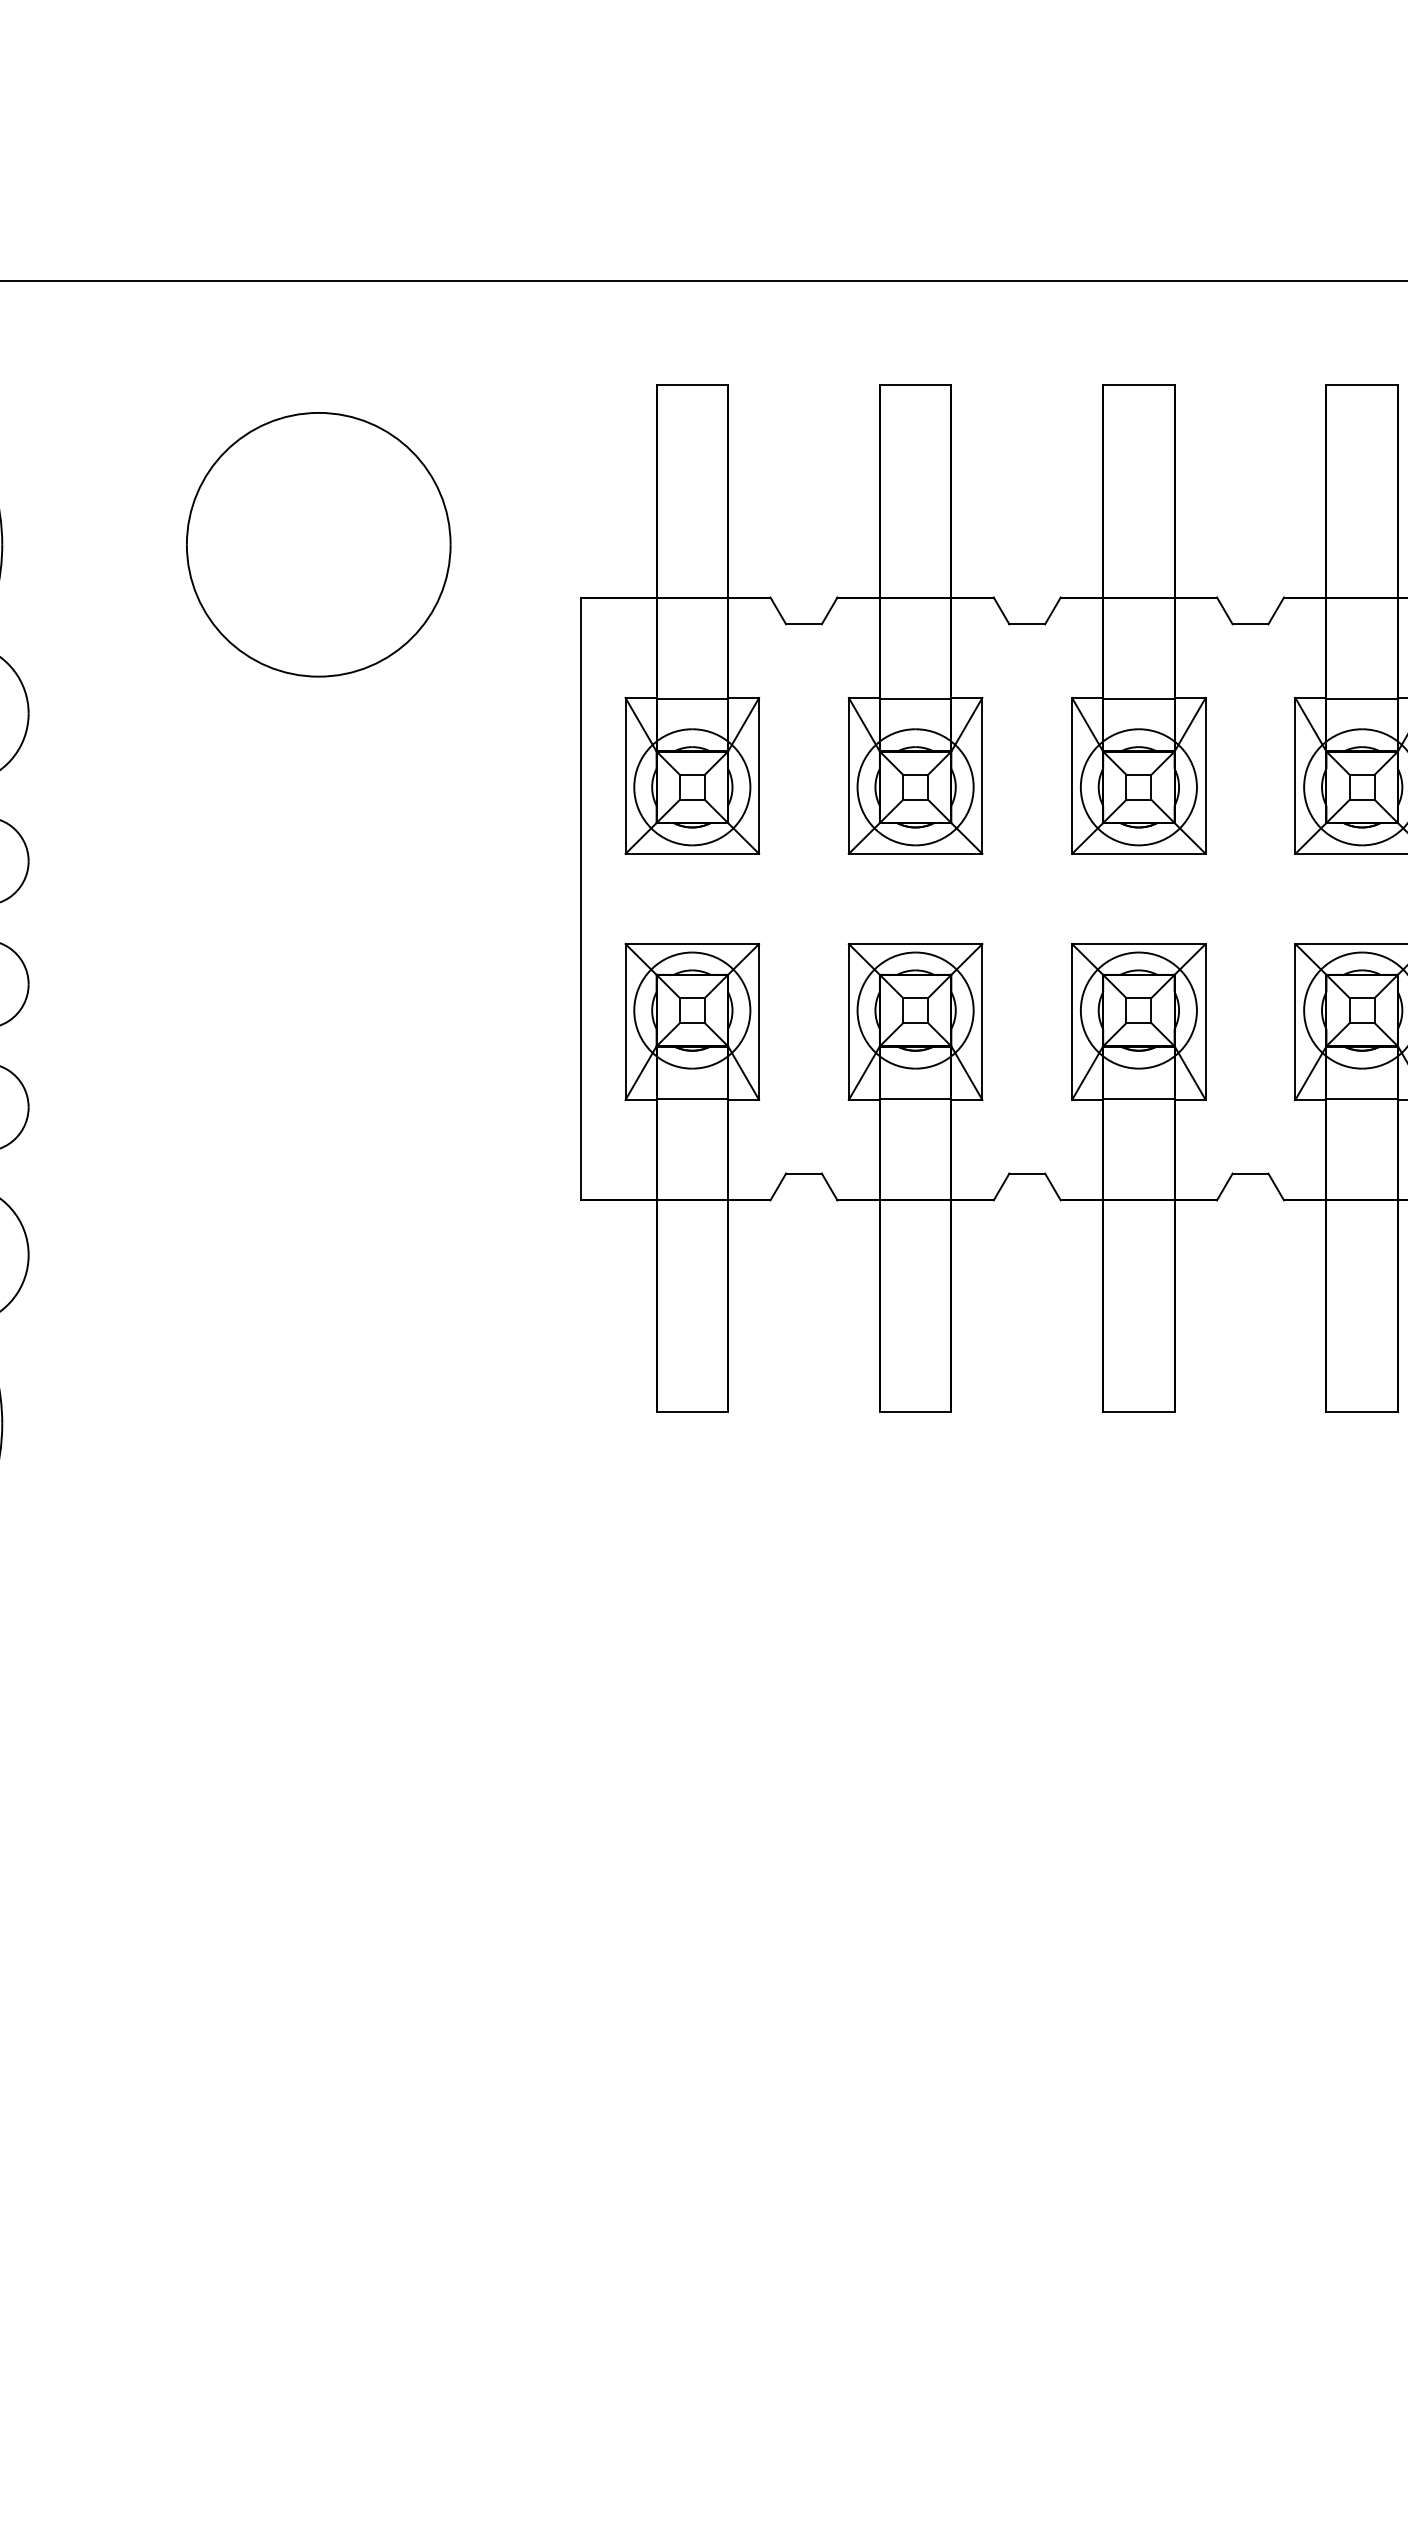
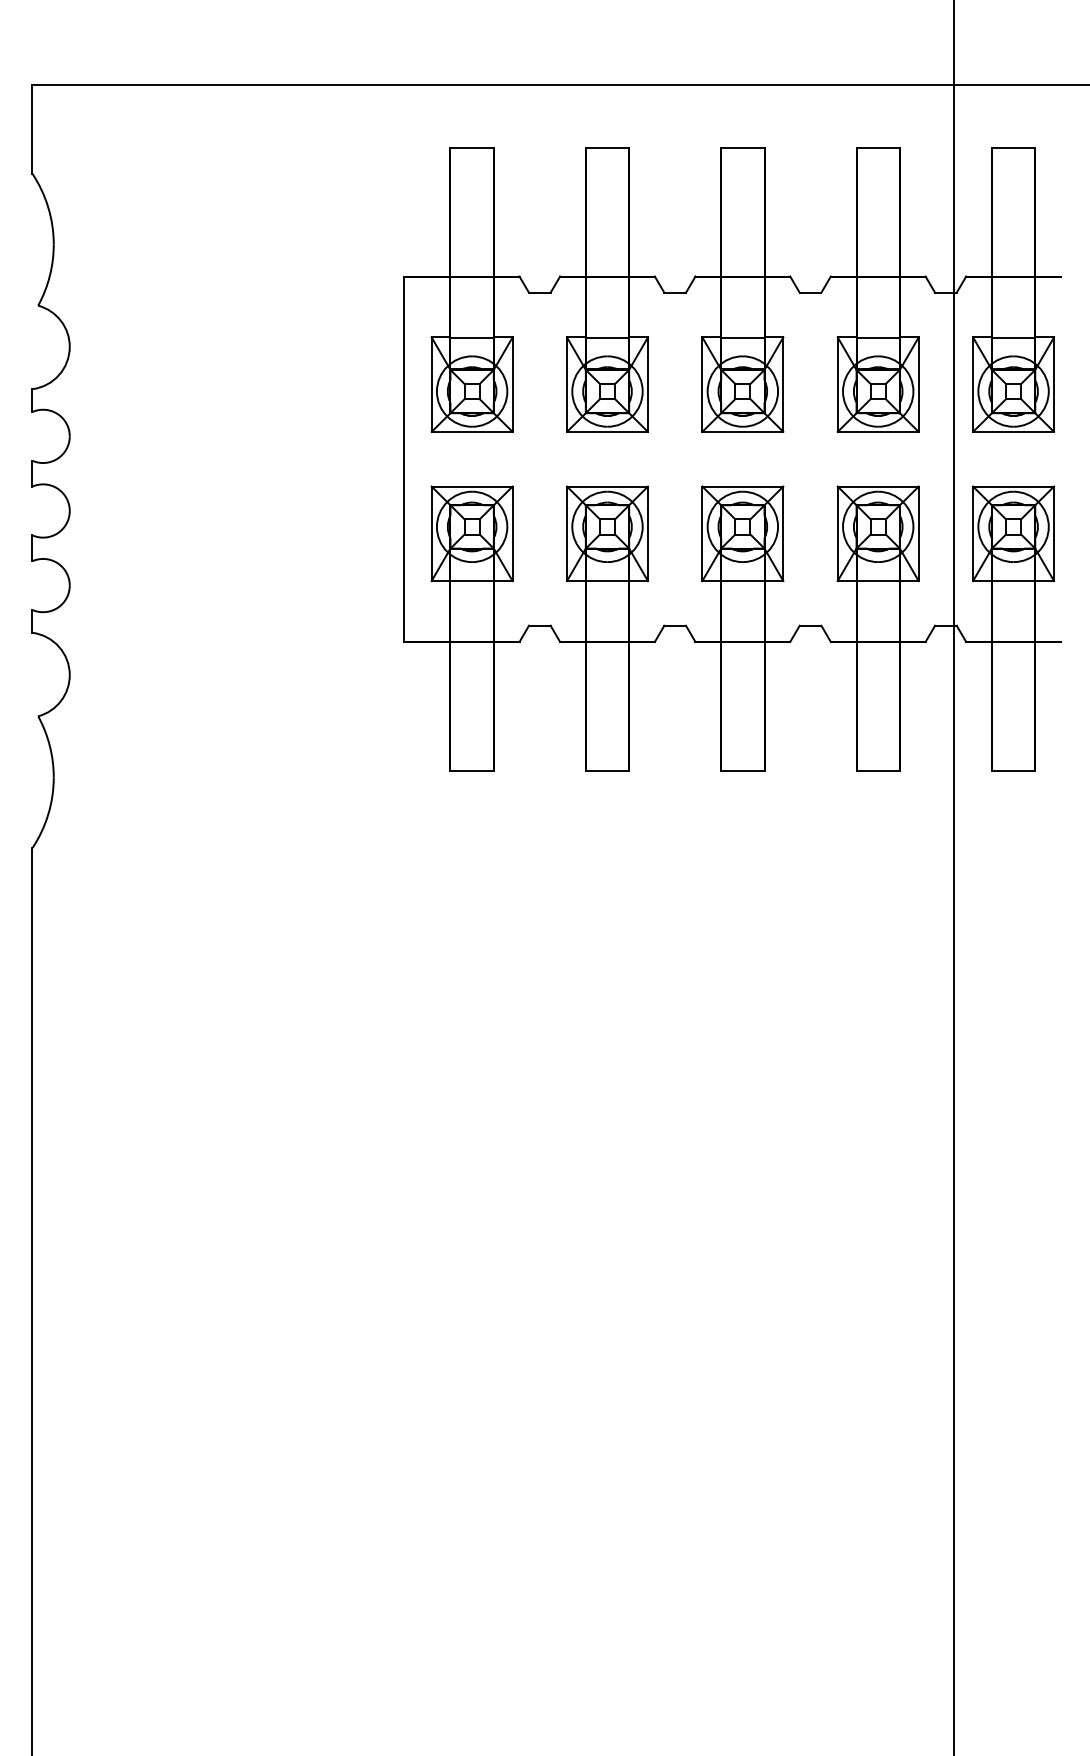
part: (318, 544) -> (245, 244), removed

